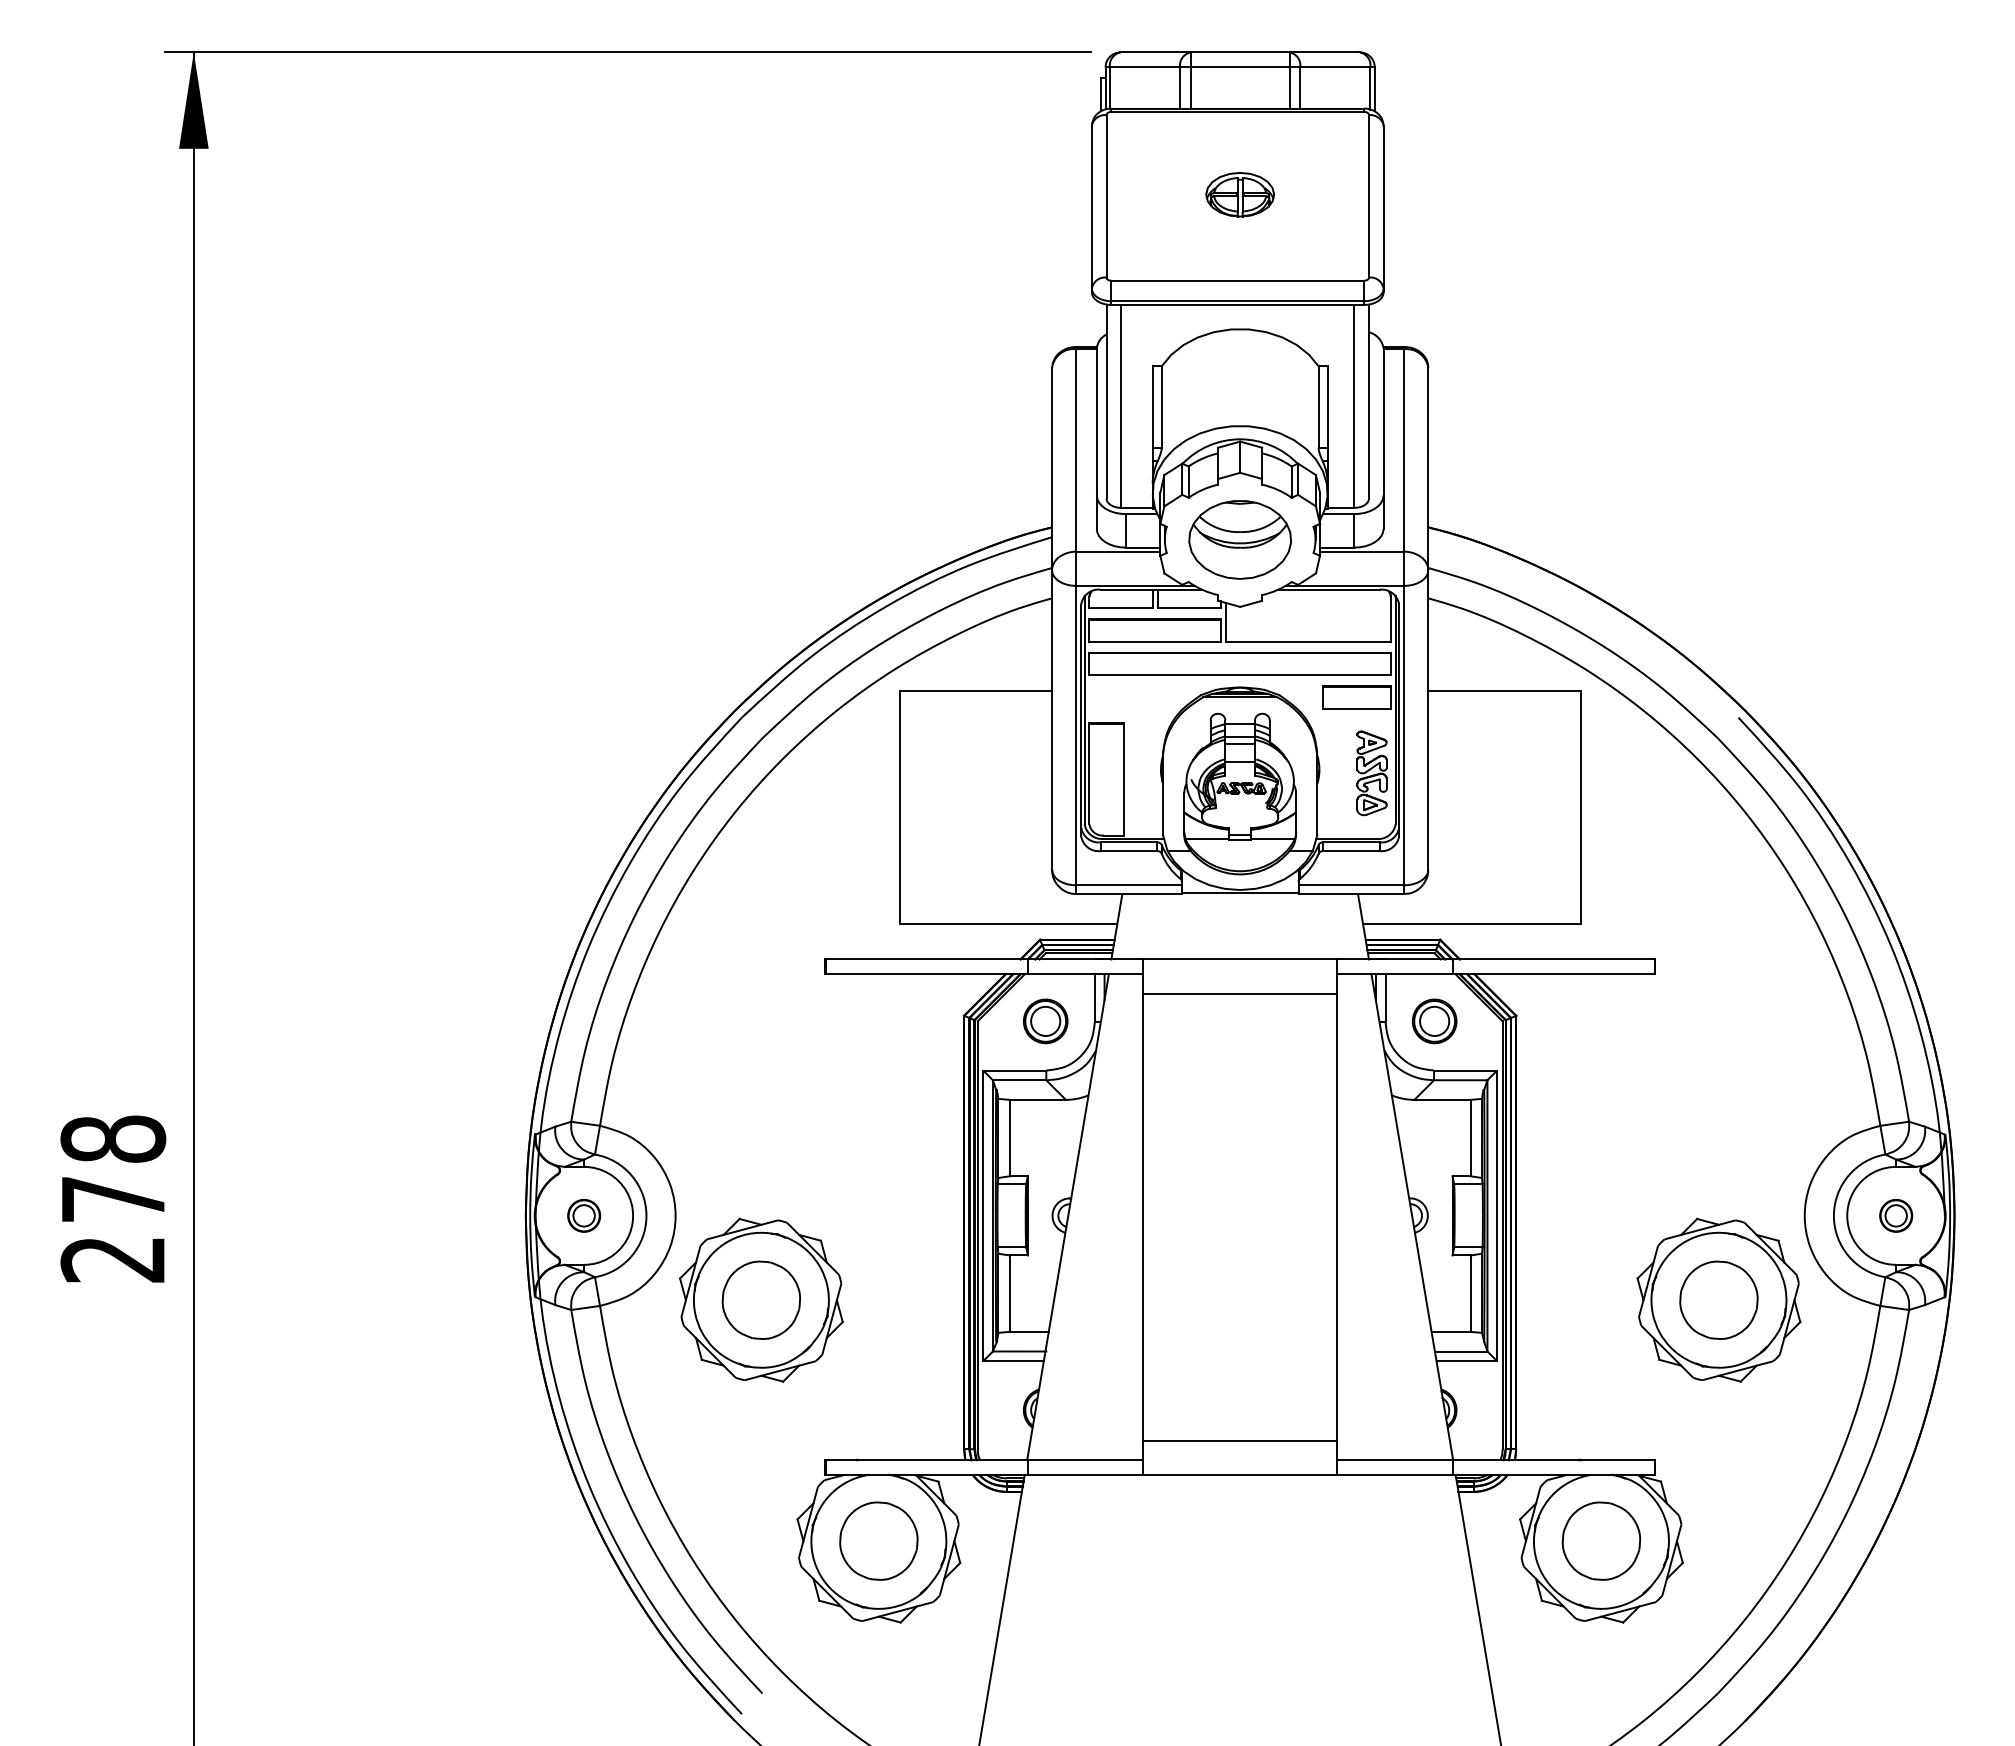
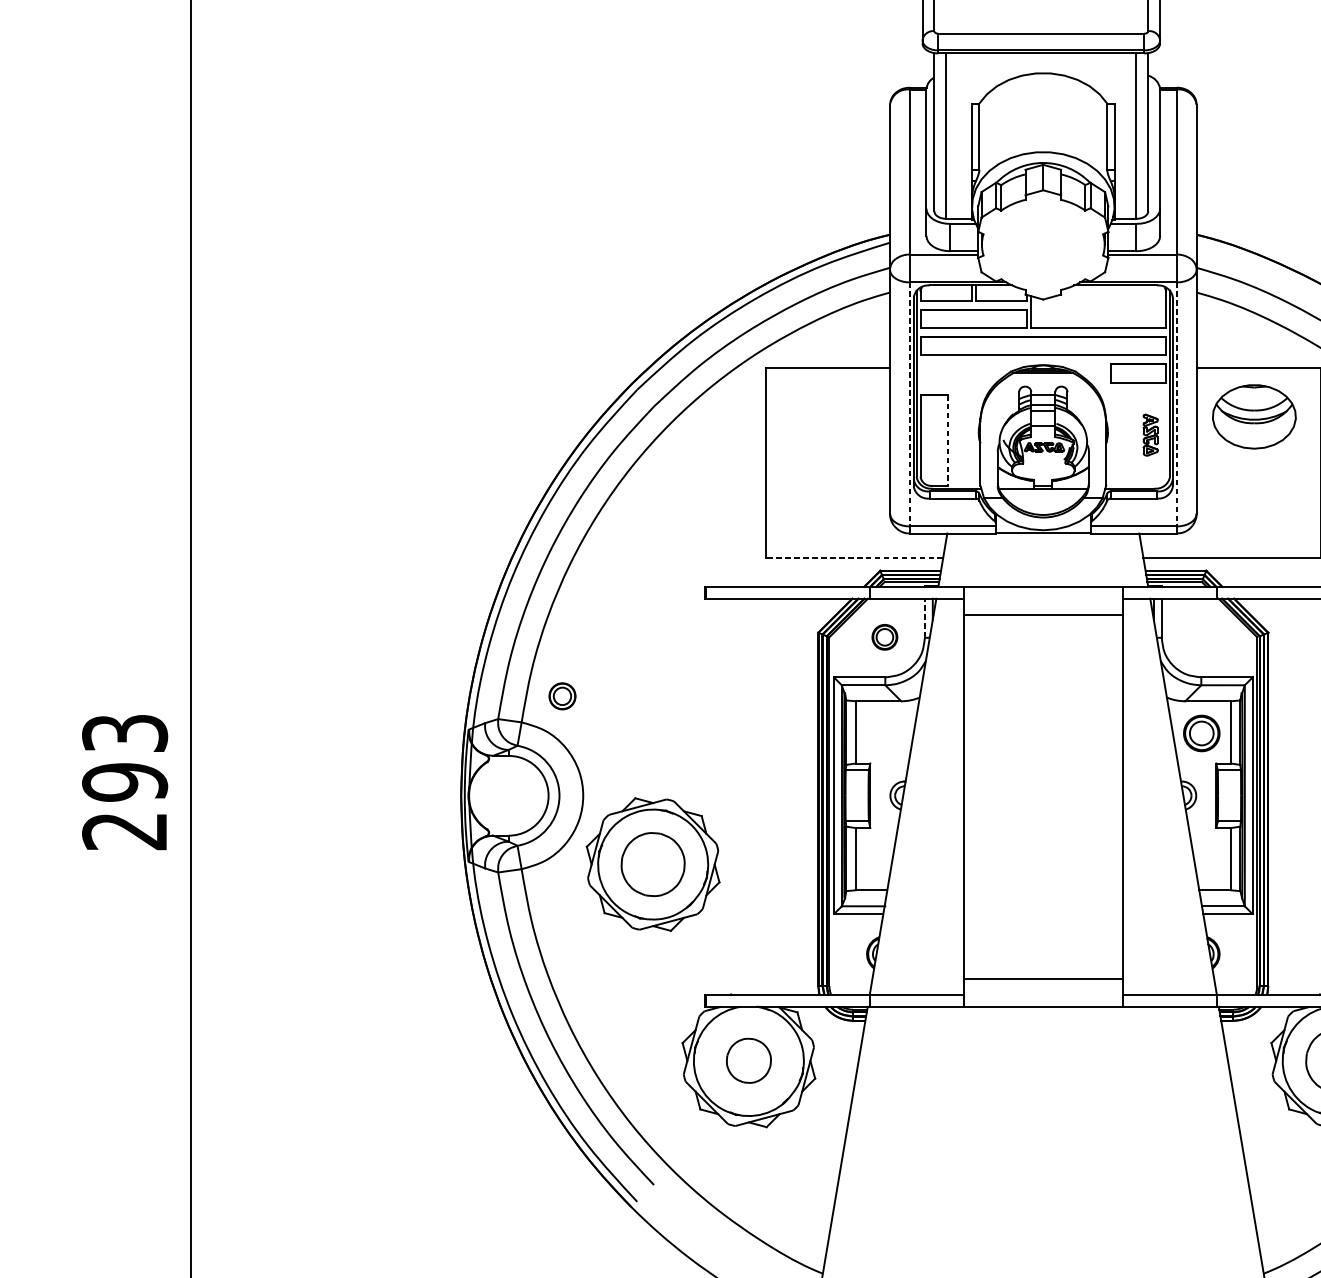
part: (1239, 539) -> (1253, 416), moved
line: (1076, 735) -> (909, 404), solid -> dashed
line: (1404, 735) -> (1177, 404), solid -> dashed
part: (1371, 773) -> (1150, 435), size x0.6
line: (1123, 779) -> (948, 440), solid -> dashed
line: (1008, 924) -> (854, 558), solid -> dashed
line: (1094, 998) -> (924, 618), solid -> dashed
part: (1045, 1021) -> (884, 637), size x0.7
part: (1434, 1021) -> (1201, 733), moved
text: (113, 1169) -> (125, 757), 278 -> 293
part: (584, 1215) -> (562, 696), moved
part: (878, 1540) -> (748, 1060), size x0.7

